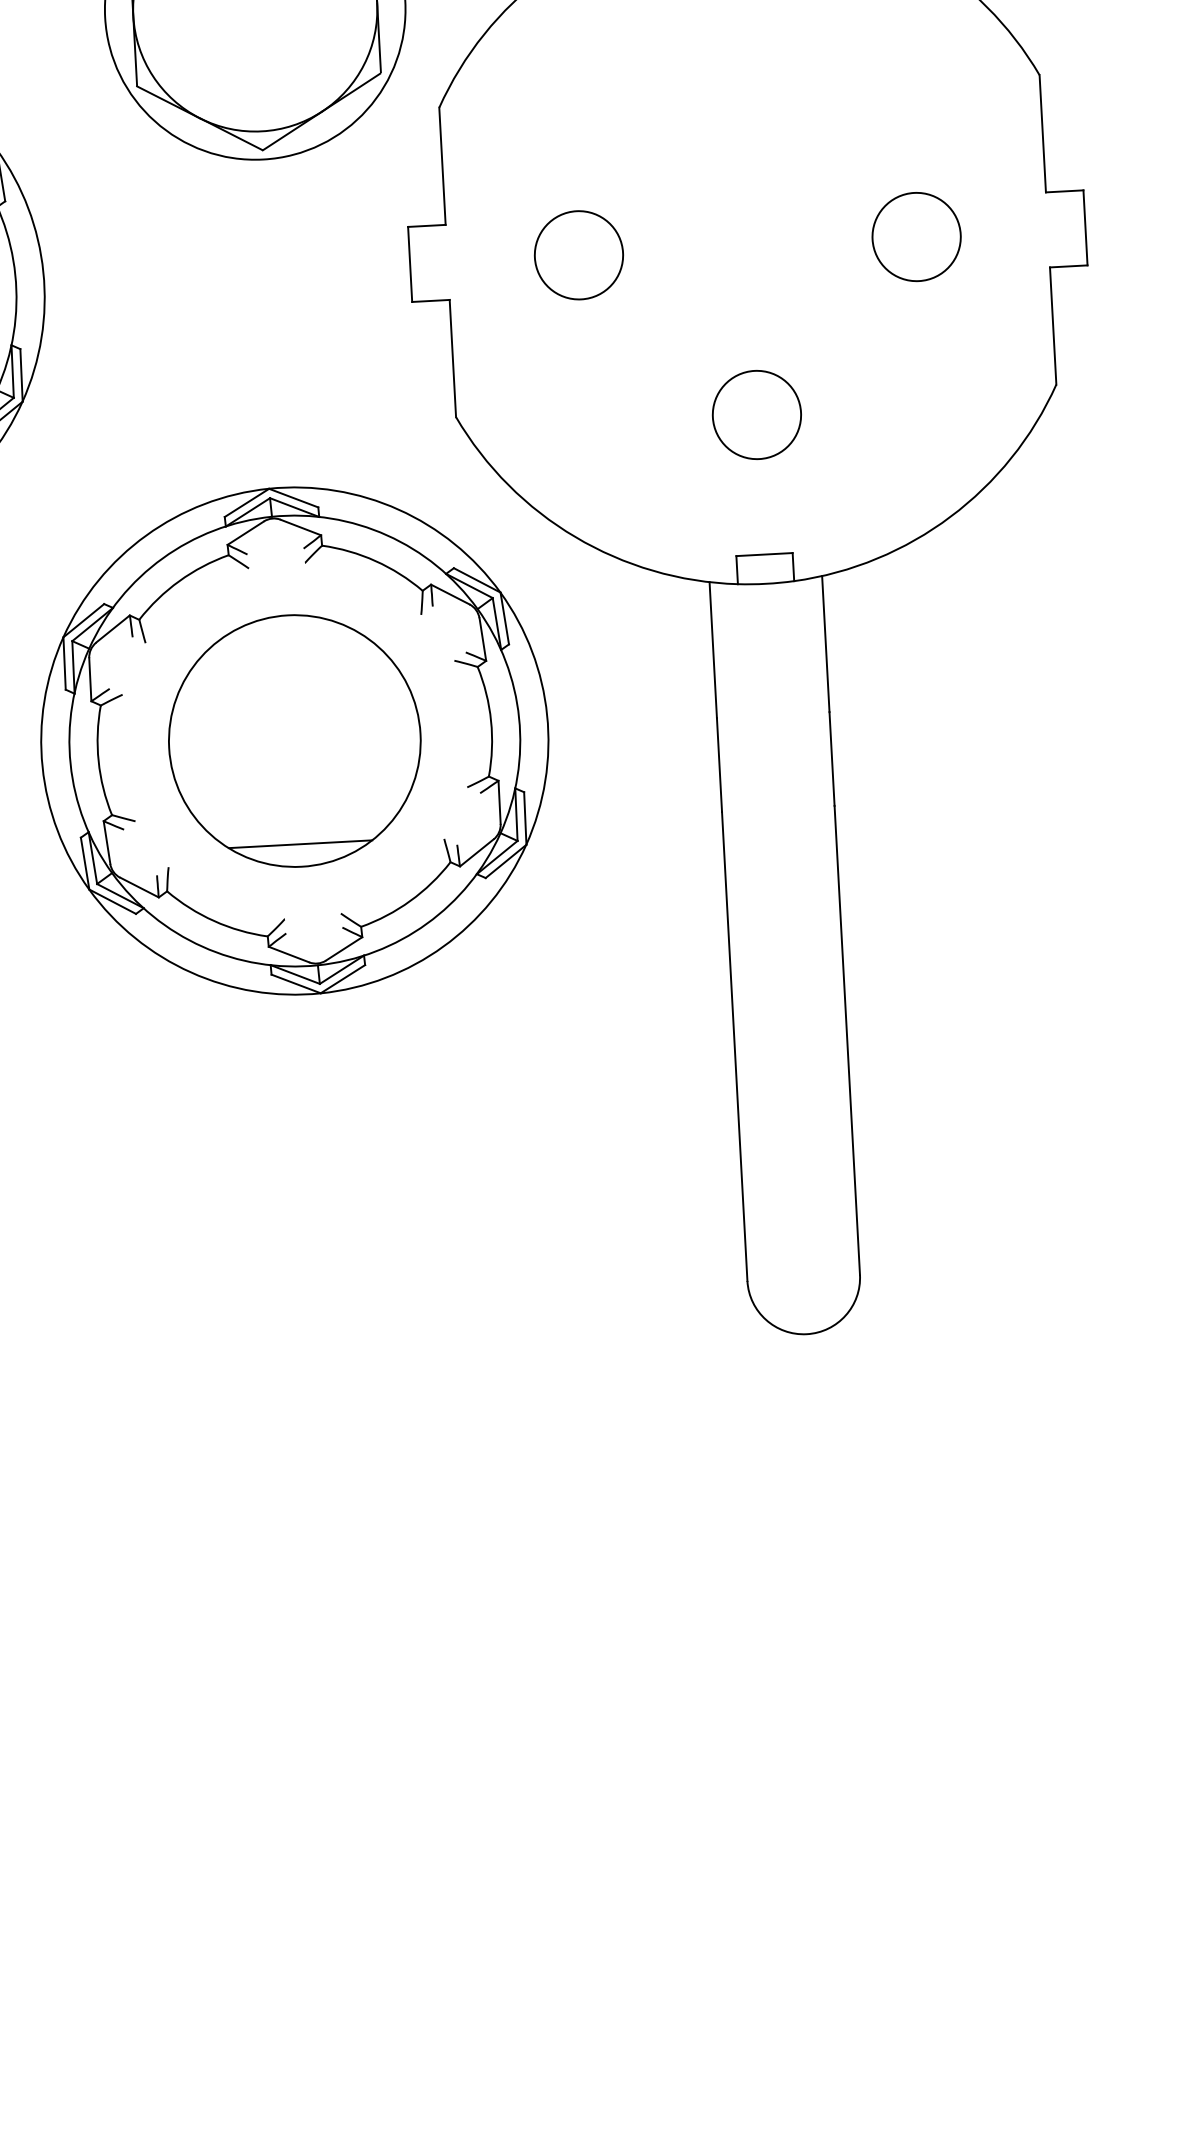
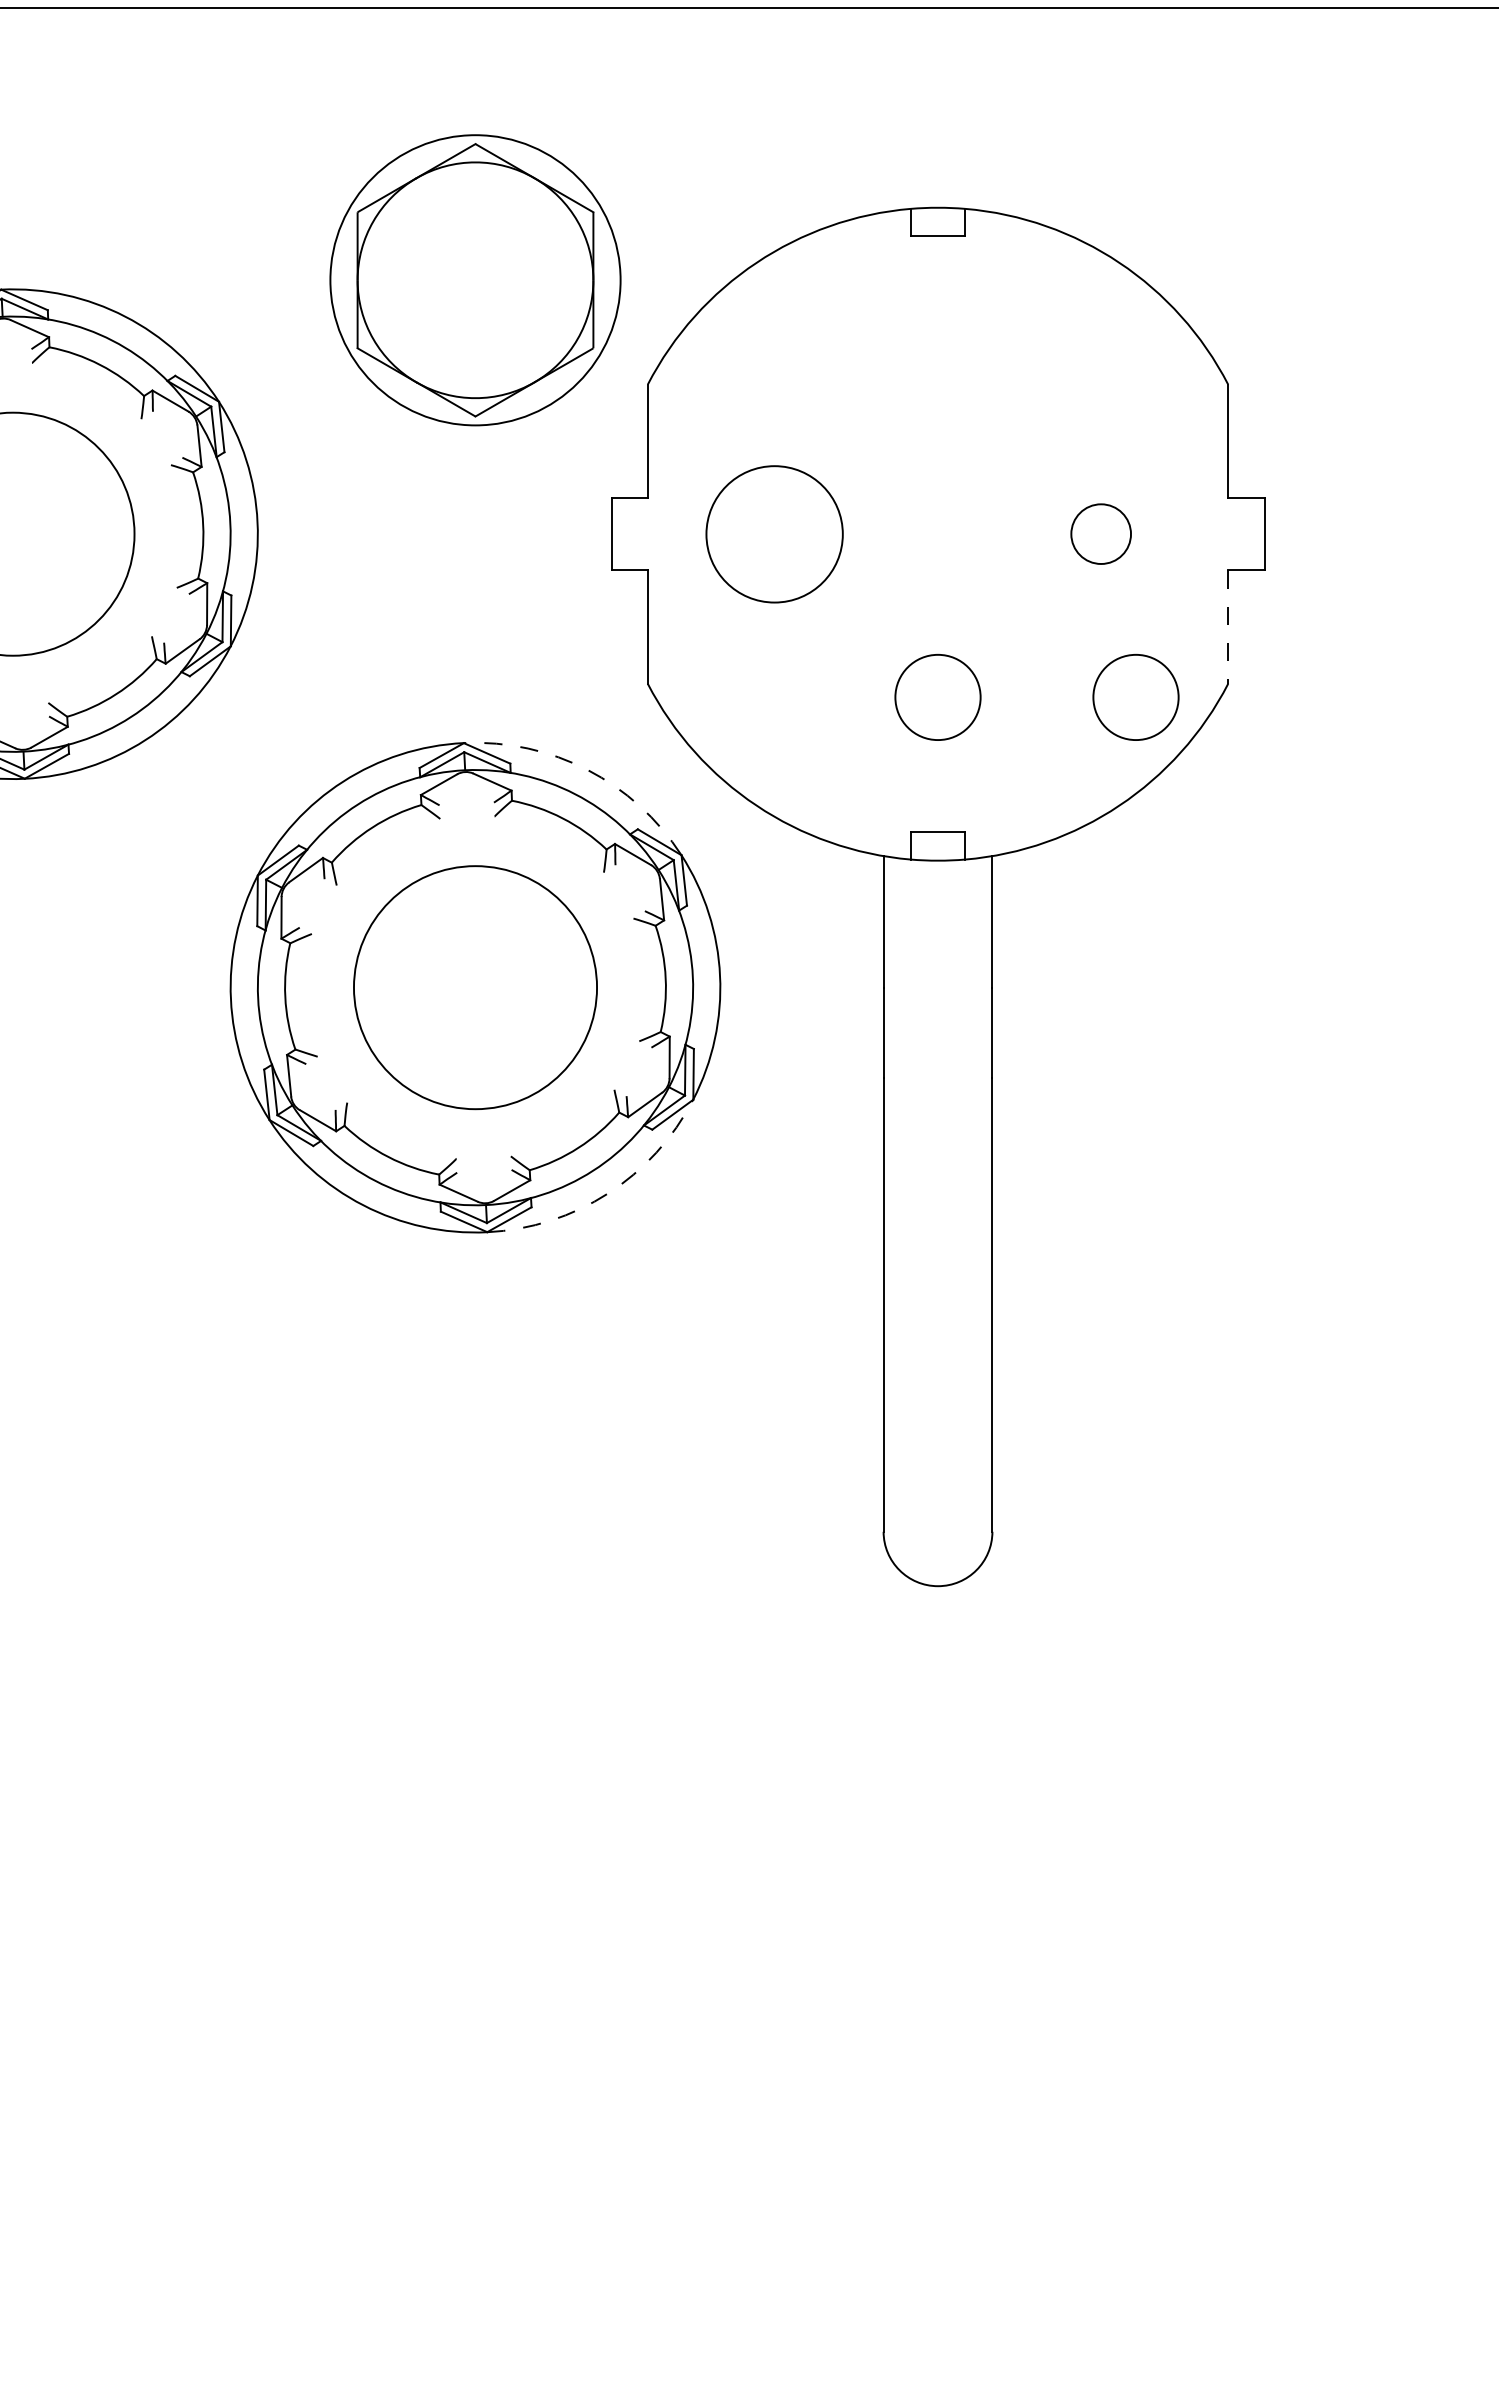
circle: (915, 236) -> (1100, 533), size x0.7
circle: (578, 254) -> (774, 533), size x1.6
line: (1053, 326) -> (1228, 627), solid -> dashed
circle: (961, 403) -> (1135, 697), added
arc: (398, 509) -> (587, 769), solid -> dashed
line: (300, 844) -> (475, 1087), removed
arc: (442, 946) -> (607, 1193), solid -> dashed

